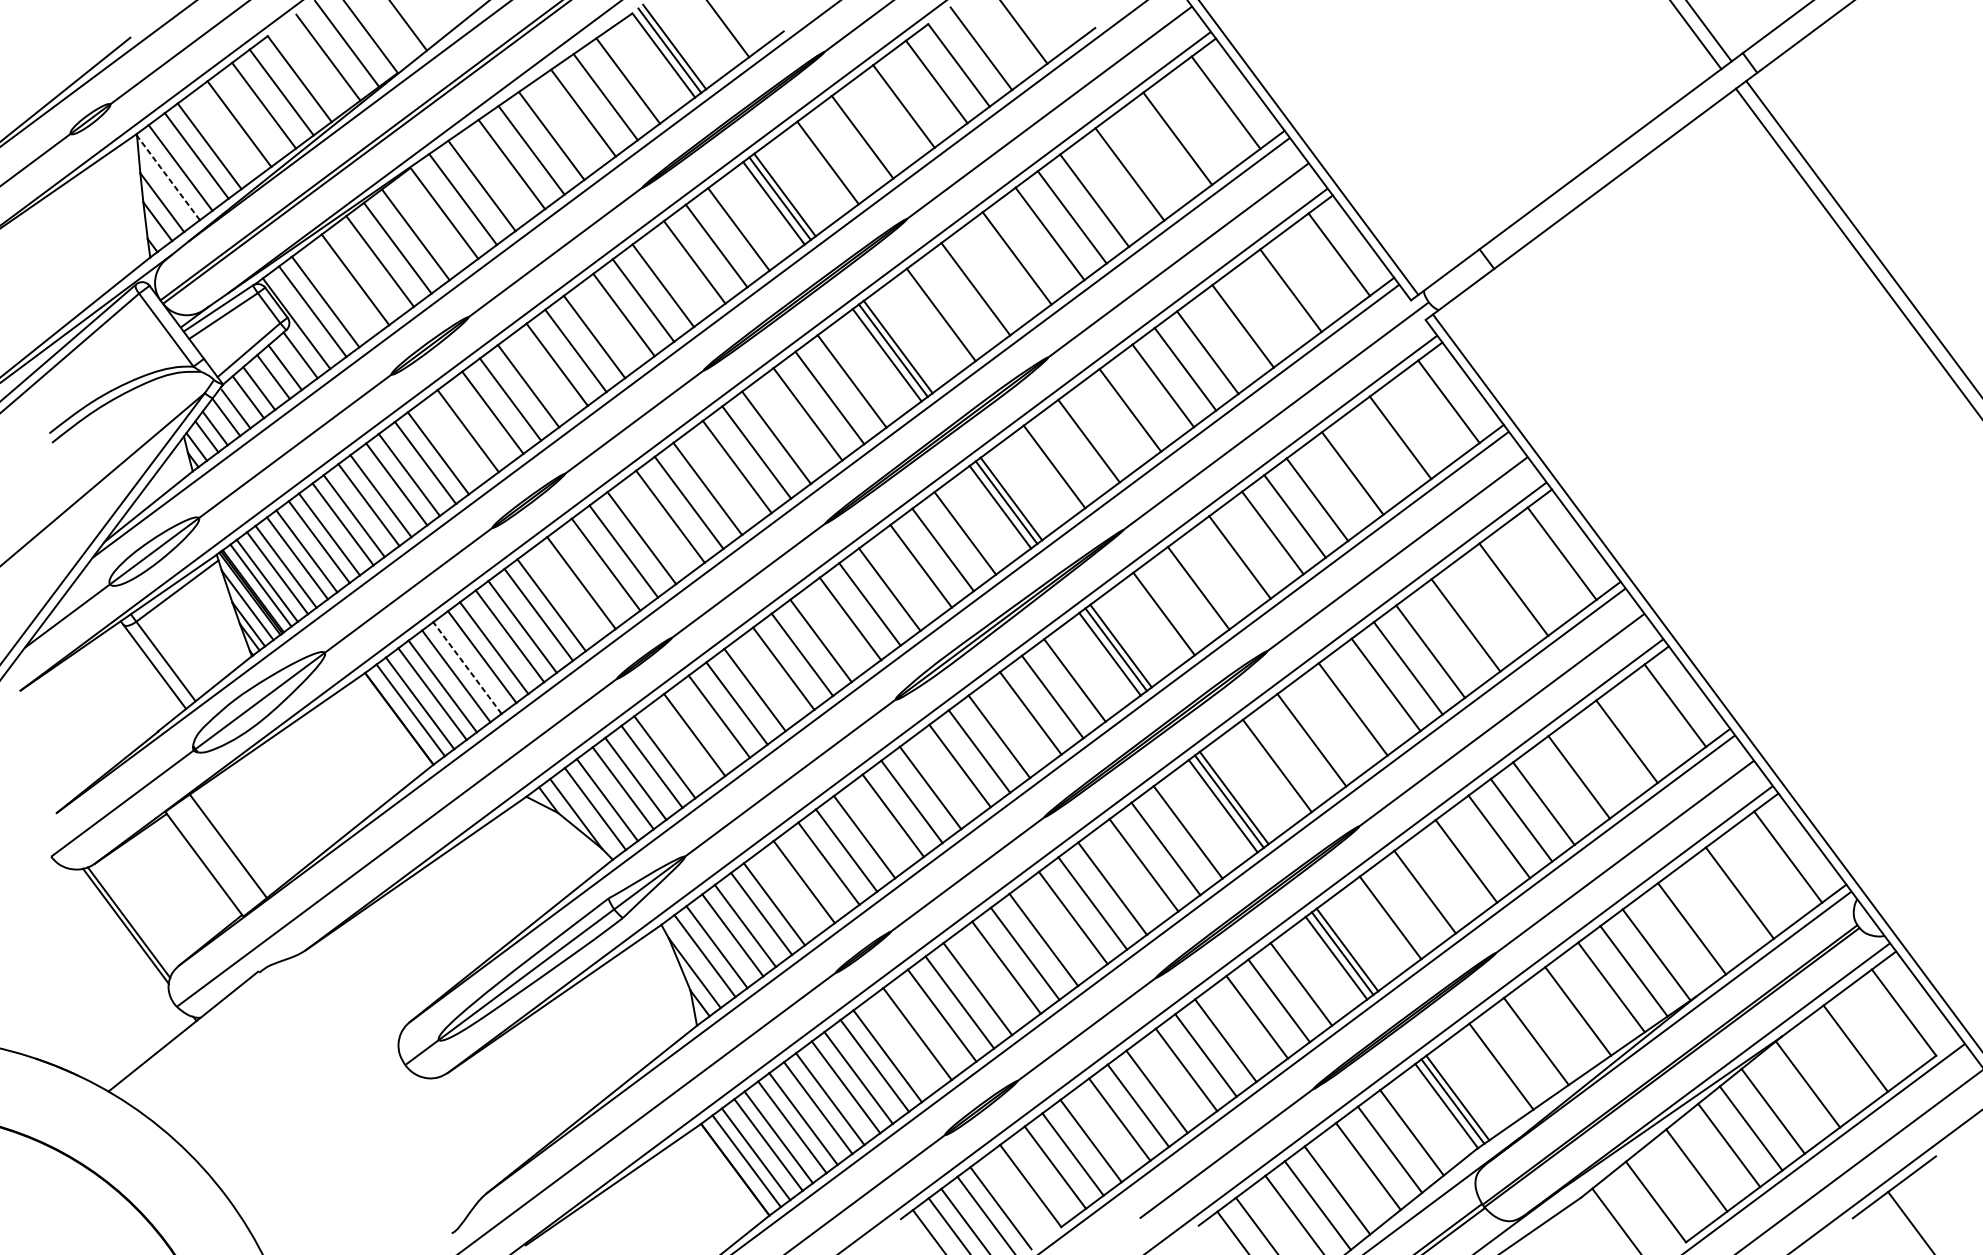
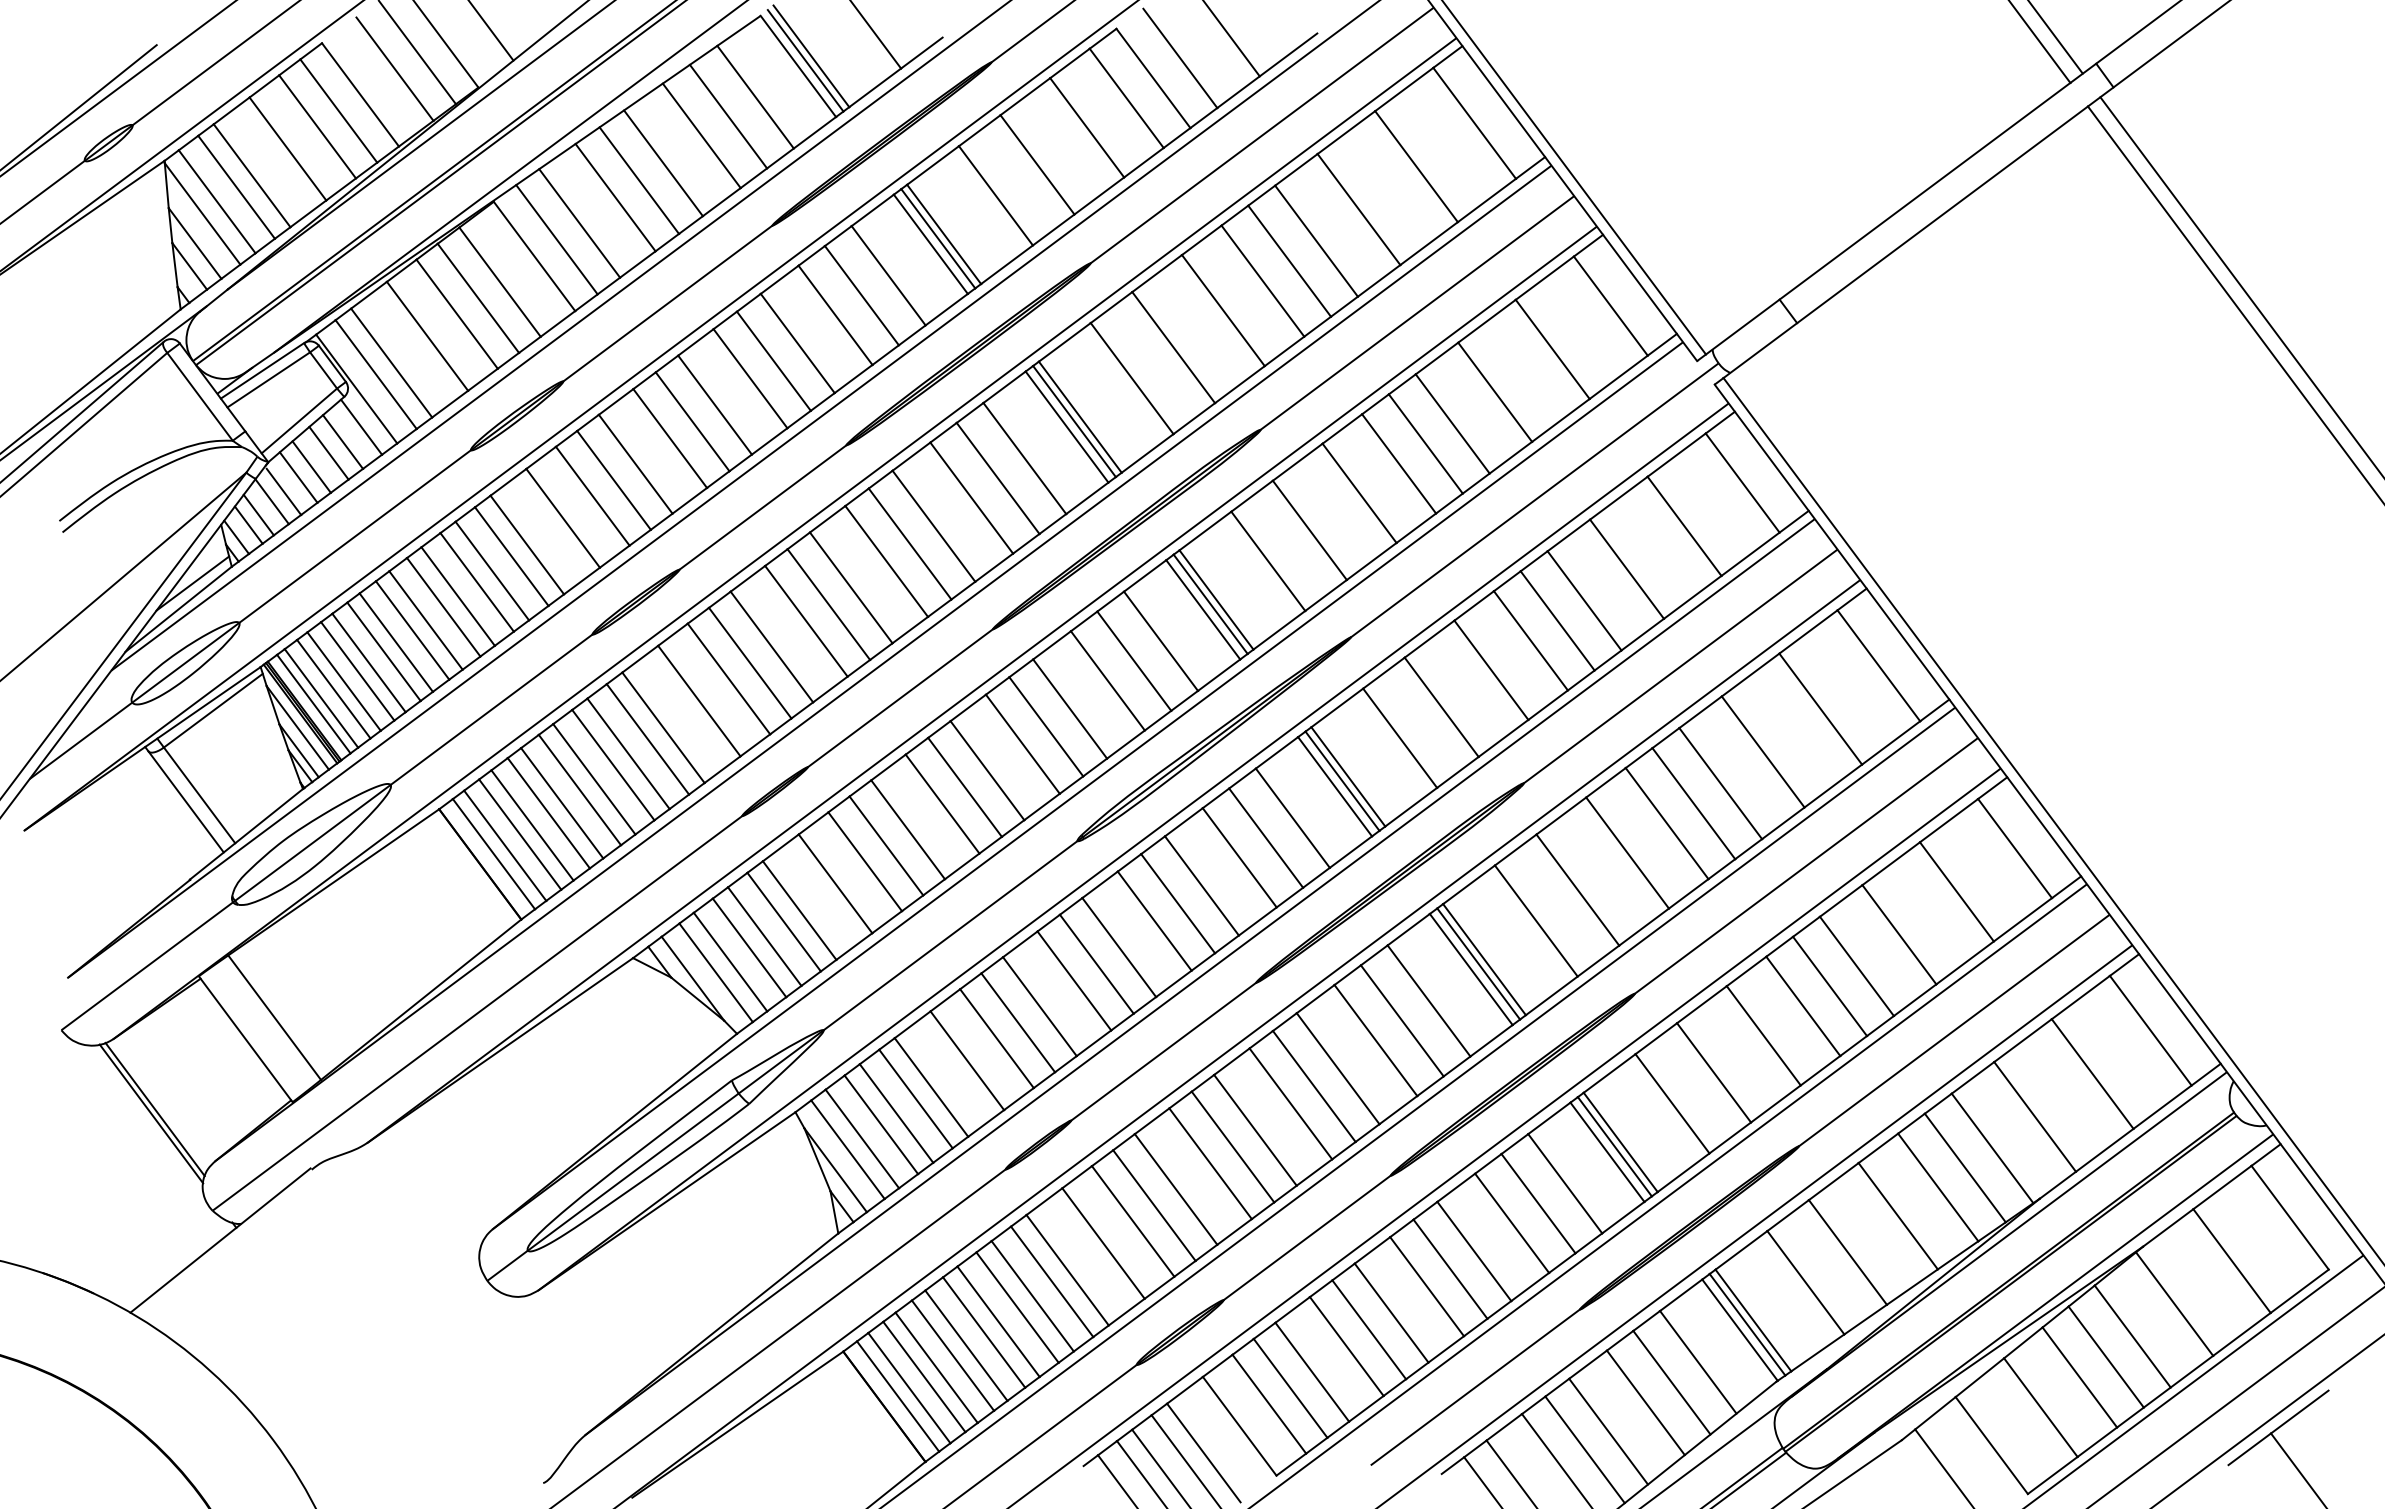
line: (168, 177) -> (202, 213), dashed -> solid
line: (160, 485) -> (192, 583), added
line: (467, 668) -> (562, 803), dashed -> solid

